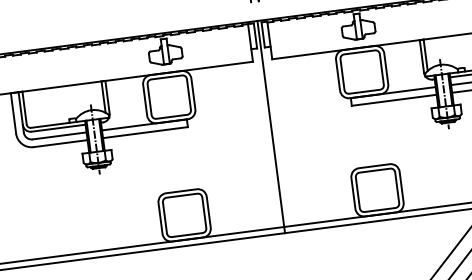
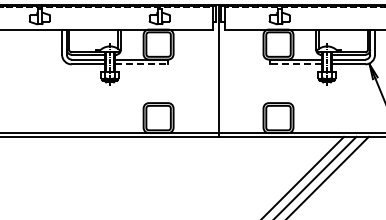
line: (393, 100) -> (295, 64), solid -> dashed
line: (145, 132) -> (141, 64), solid -> dashed

